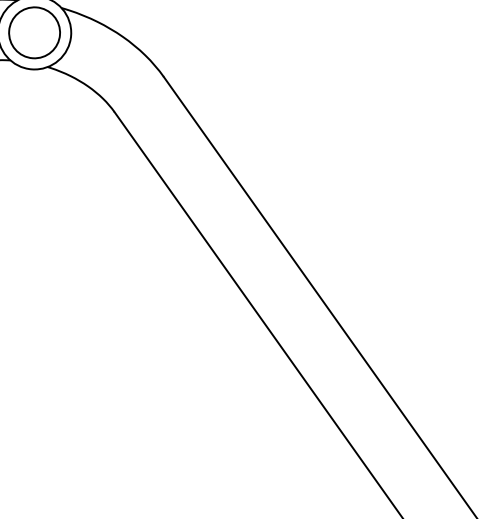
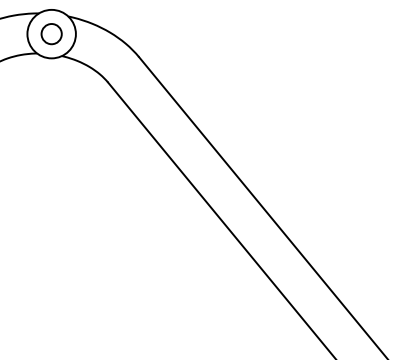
circle: (34, 31) -> (51, 33), size x0.6

